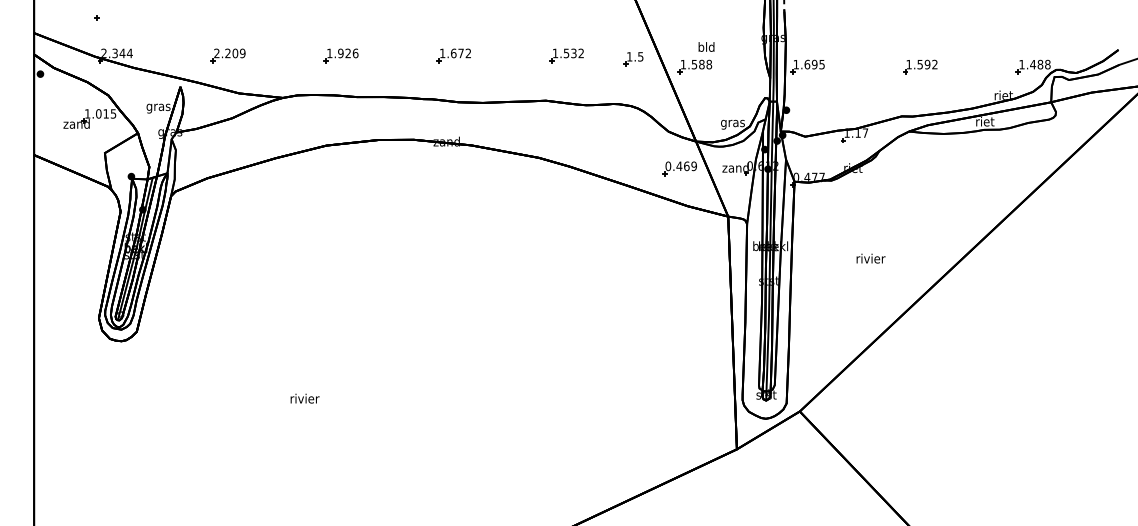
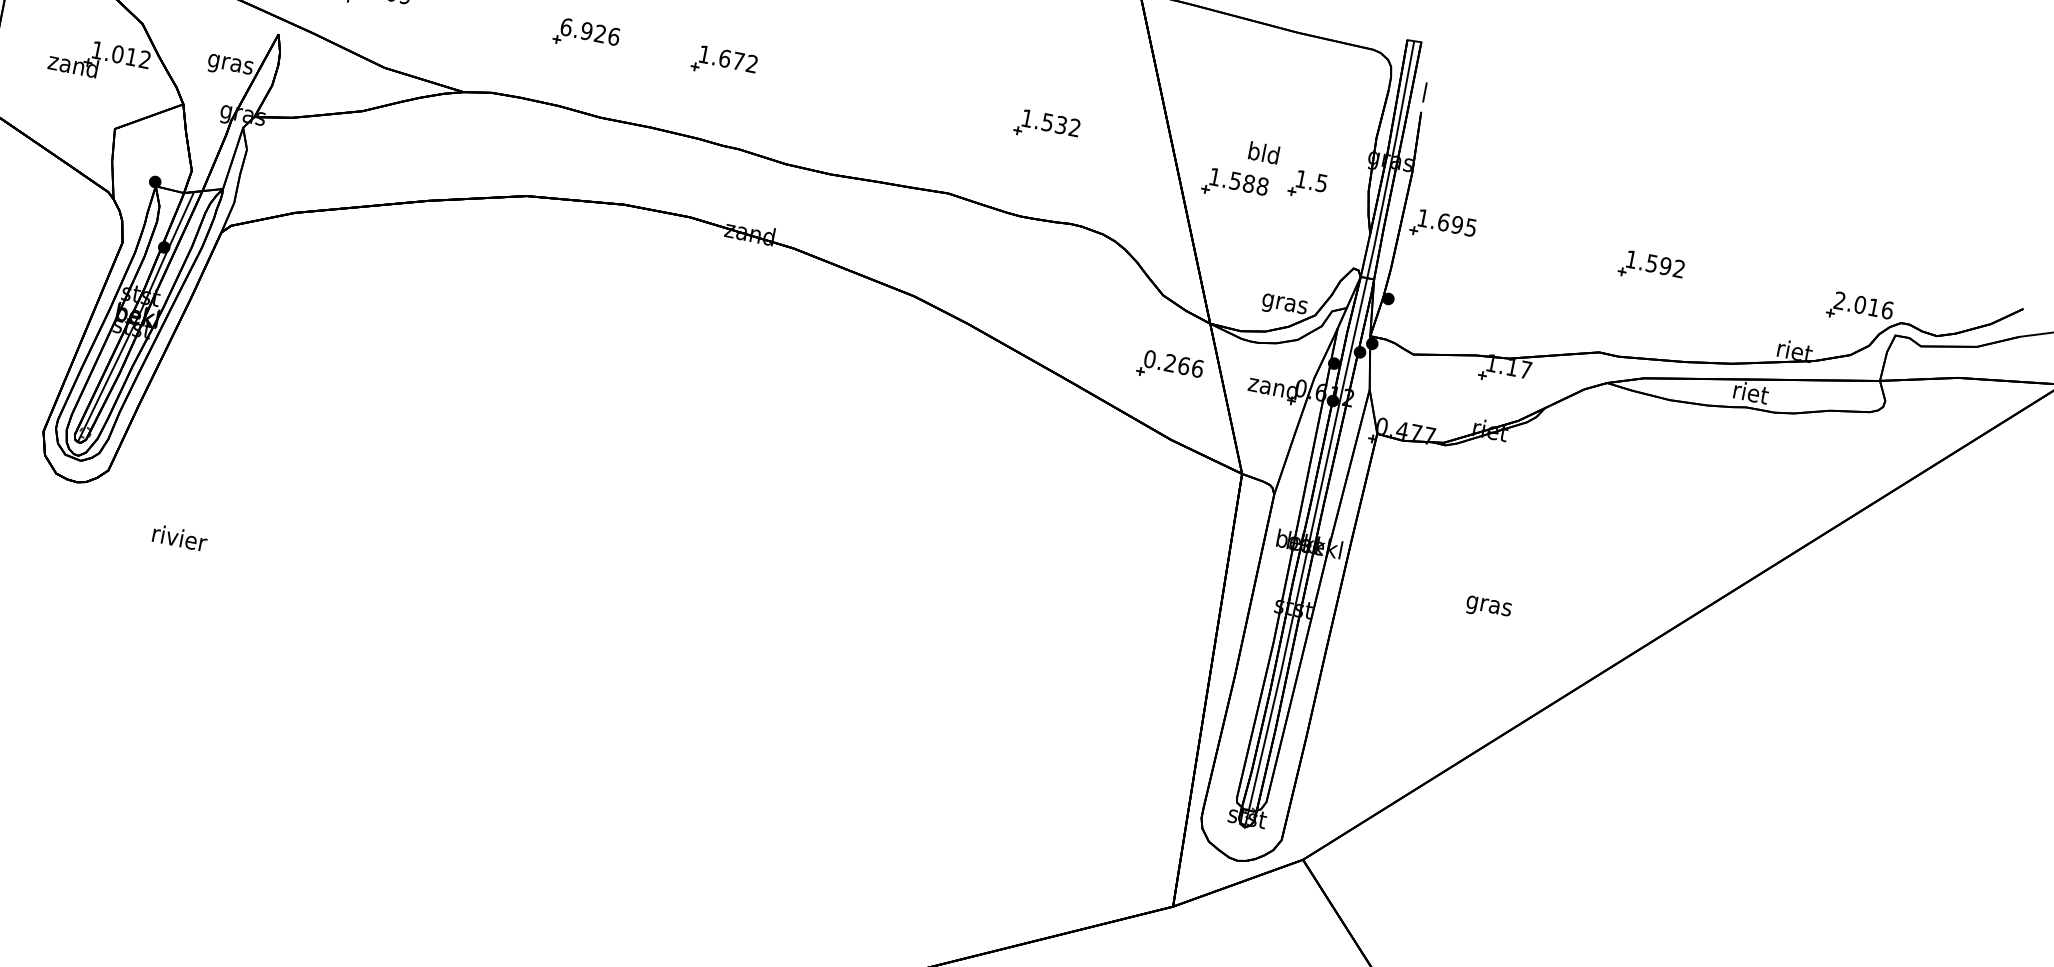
text: (329, 53) -> (565, 27), 1.926 -> 6.926
part: (453, 55) -> (723, 62), moved
part: (566, 55) -> (1046, 126), moved
part: (633, 59) -> (1307, 185), moved
text: (1034, 64) -> (1862, 305), 1.488 -> 2.016
text: (113, 113) -> (145, 58), 1.015 -> 1.012
text: (686, 166) -> (1183, 366), 0.469 -> 0.266
text: (870, 259) -> (1489, 605), rivier -> gras
text: (304, 398) -> (178, 537), moved

